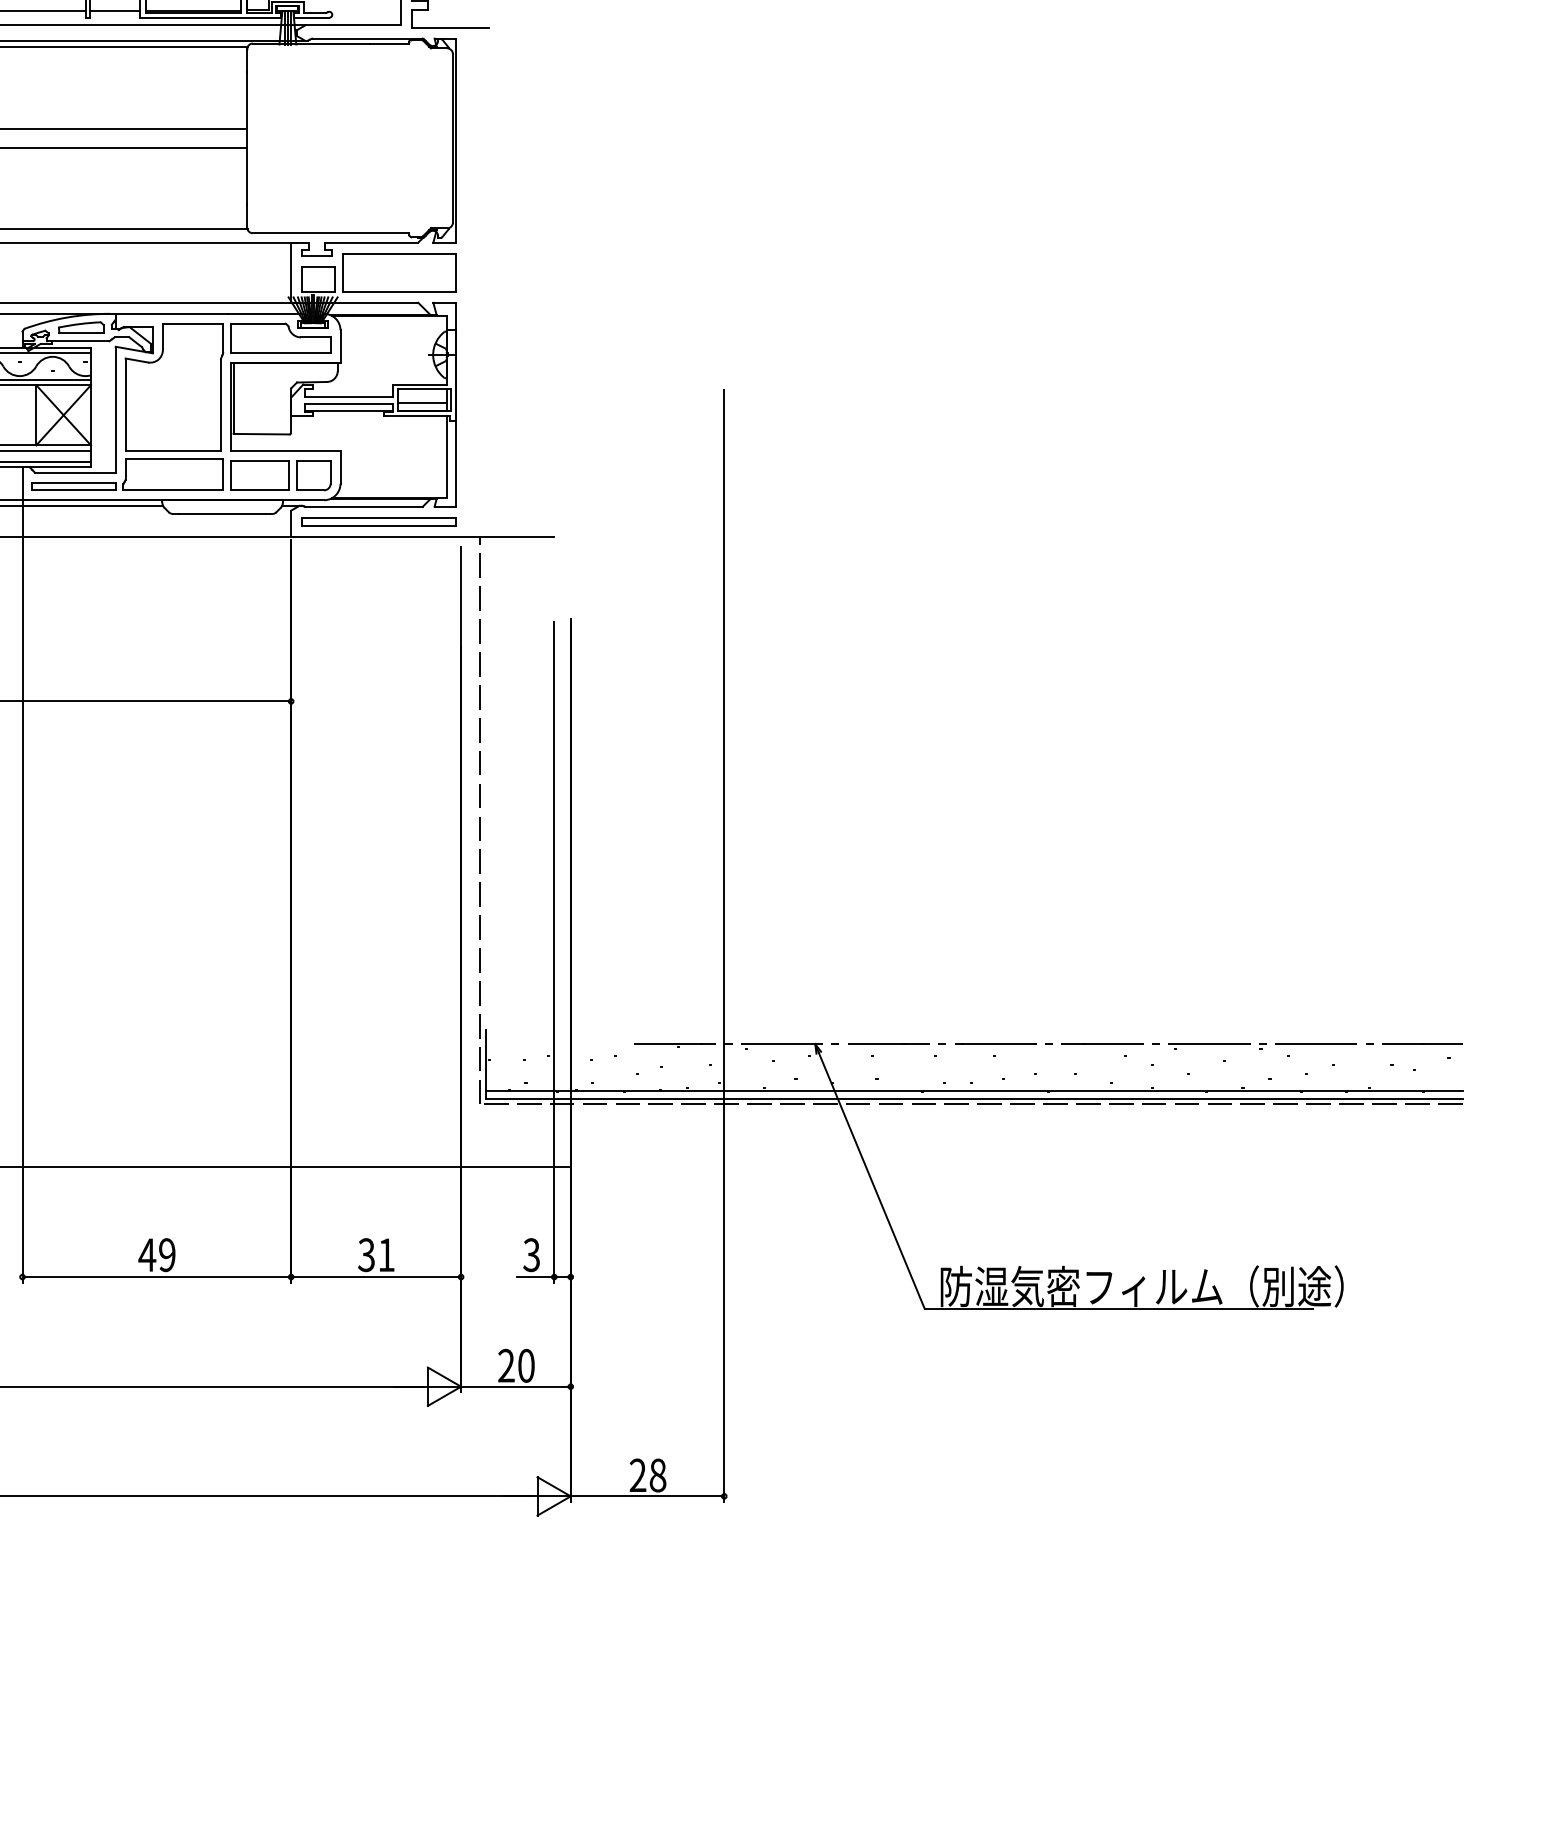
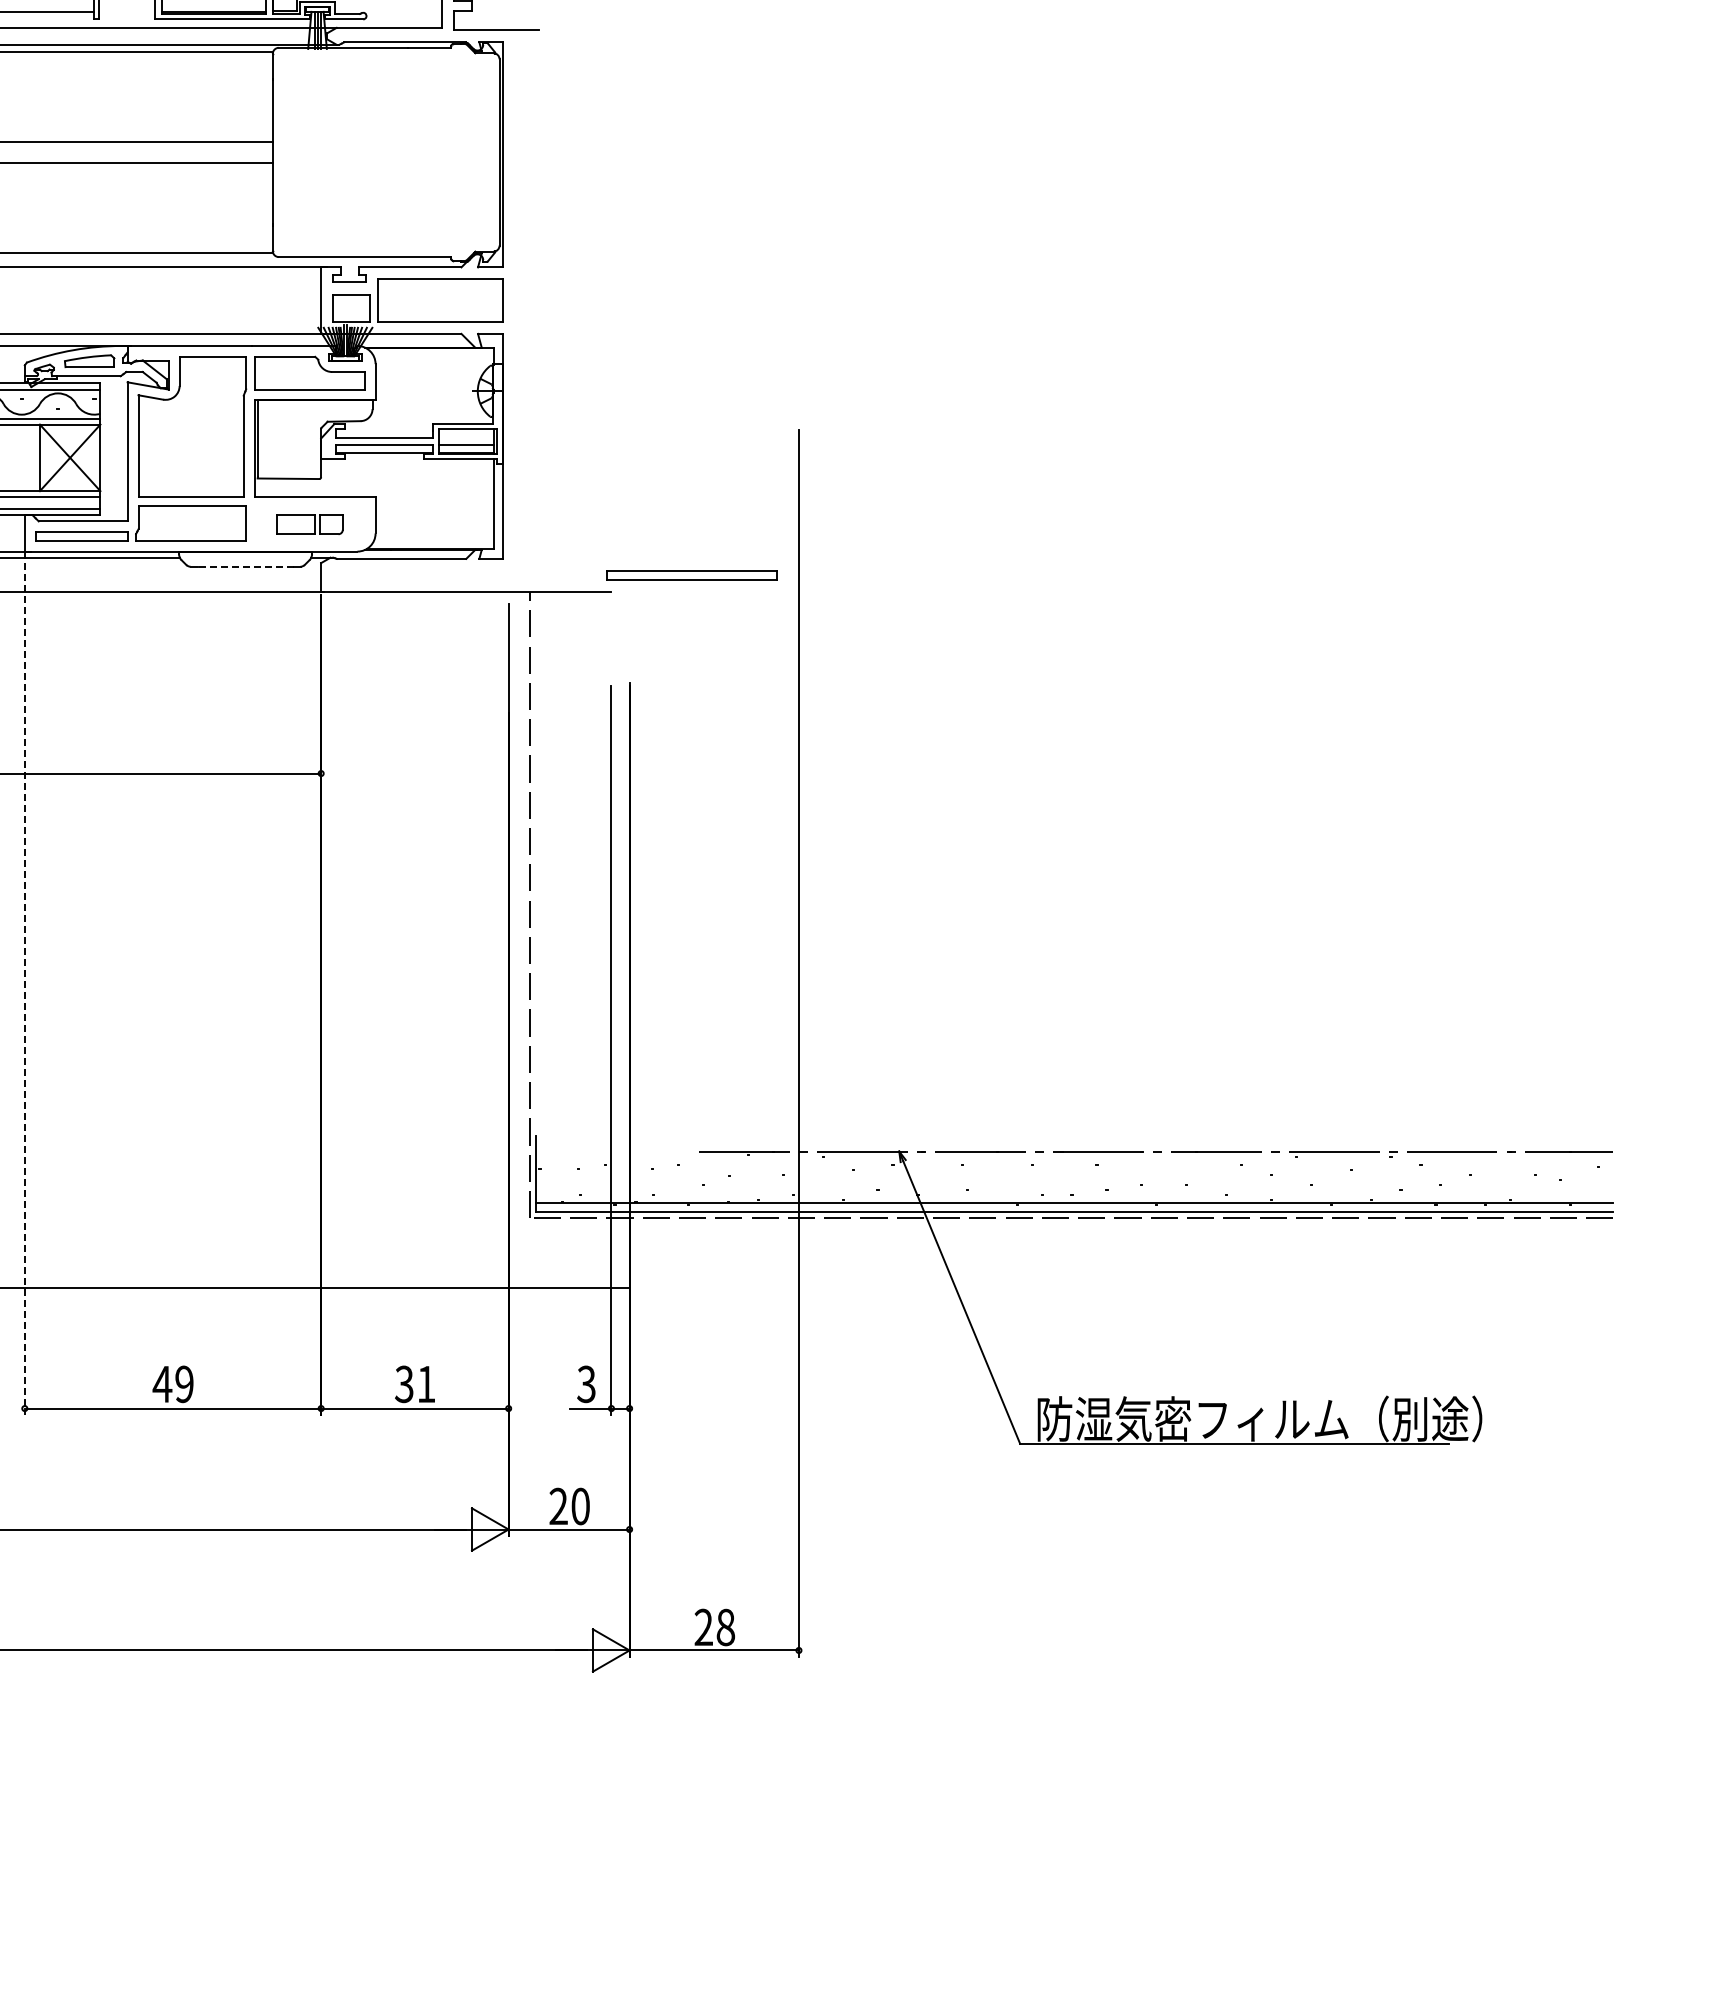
line: (114, 10) -> (126, 11), removed
part: (280, 475) -> (309, 524), size x0.6
line: (222, 513) -> (245, 566), solid -> dashed
part: (378, 521) -> (691, 575), moved
line: (22, 891) -> (24, 983), solid -> dashed

